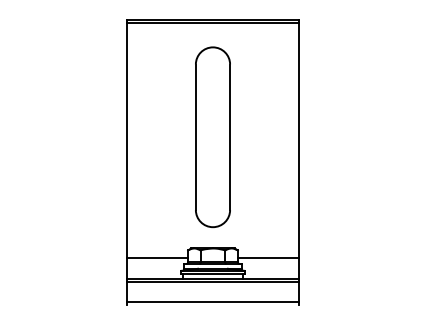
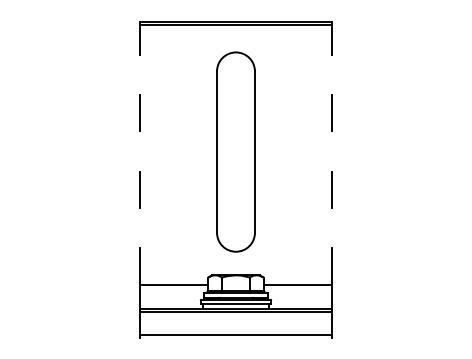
line: (126, 140) -> (140, 155), solid -> dashed
line: (299, 140) -> (331, 155), solid -> dashed

